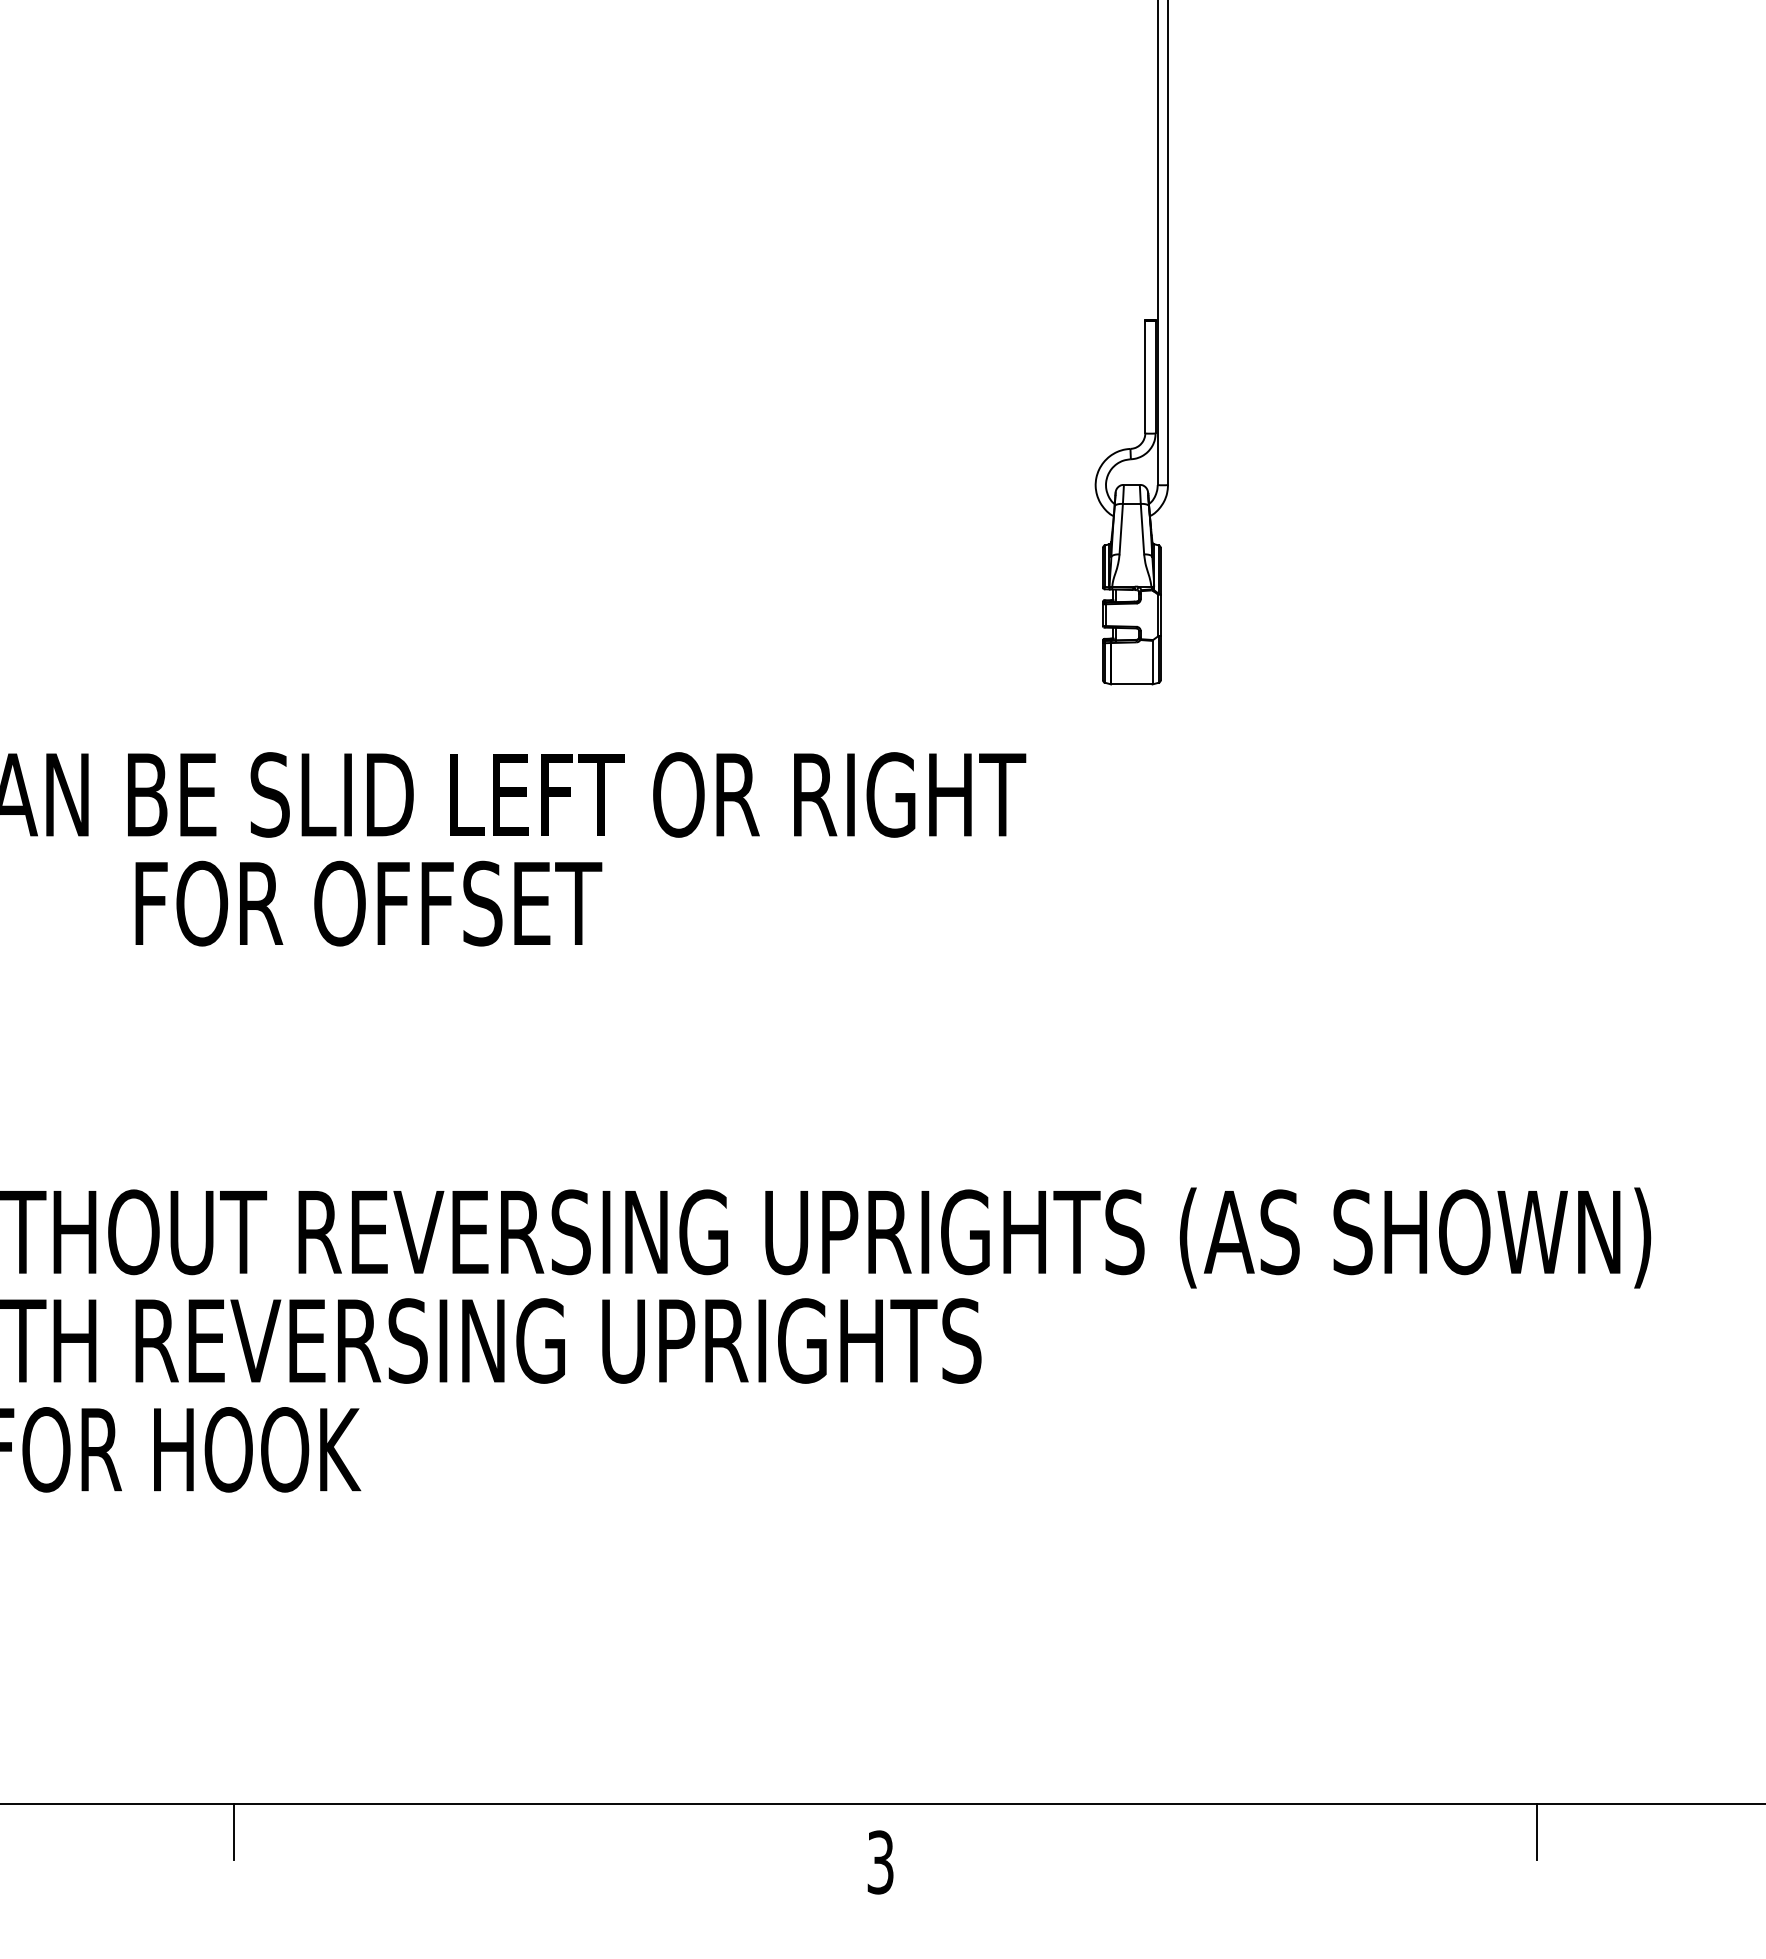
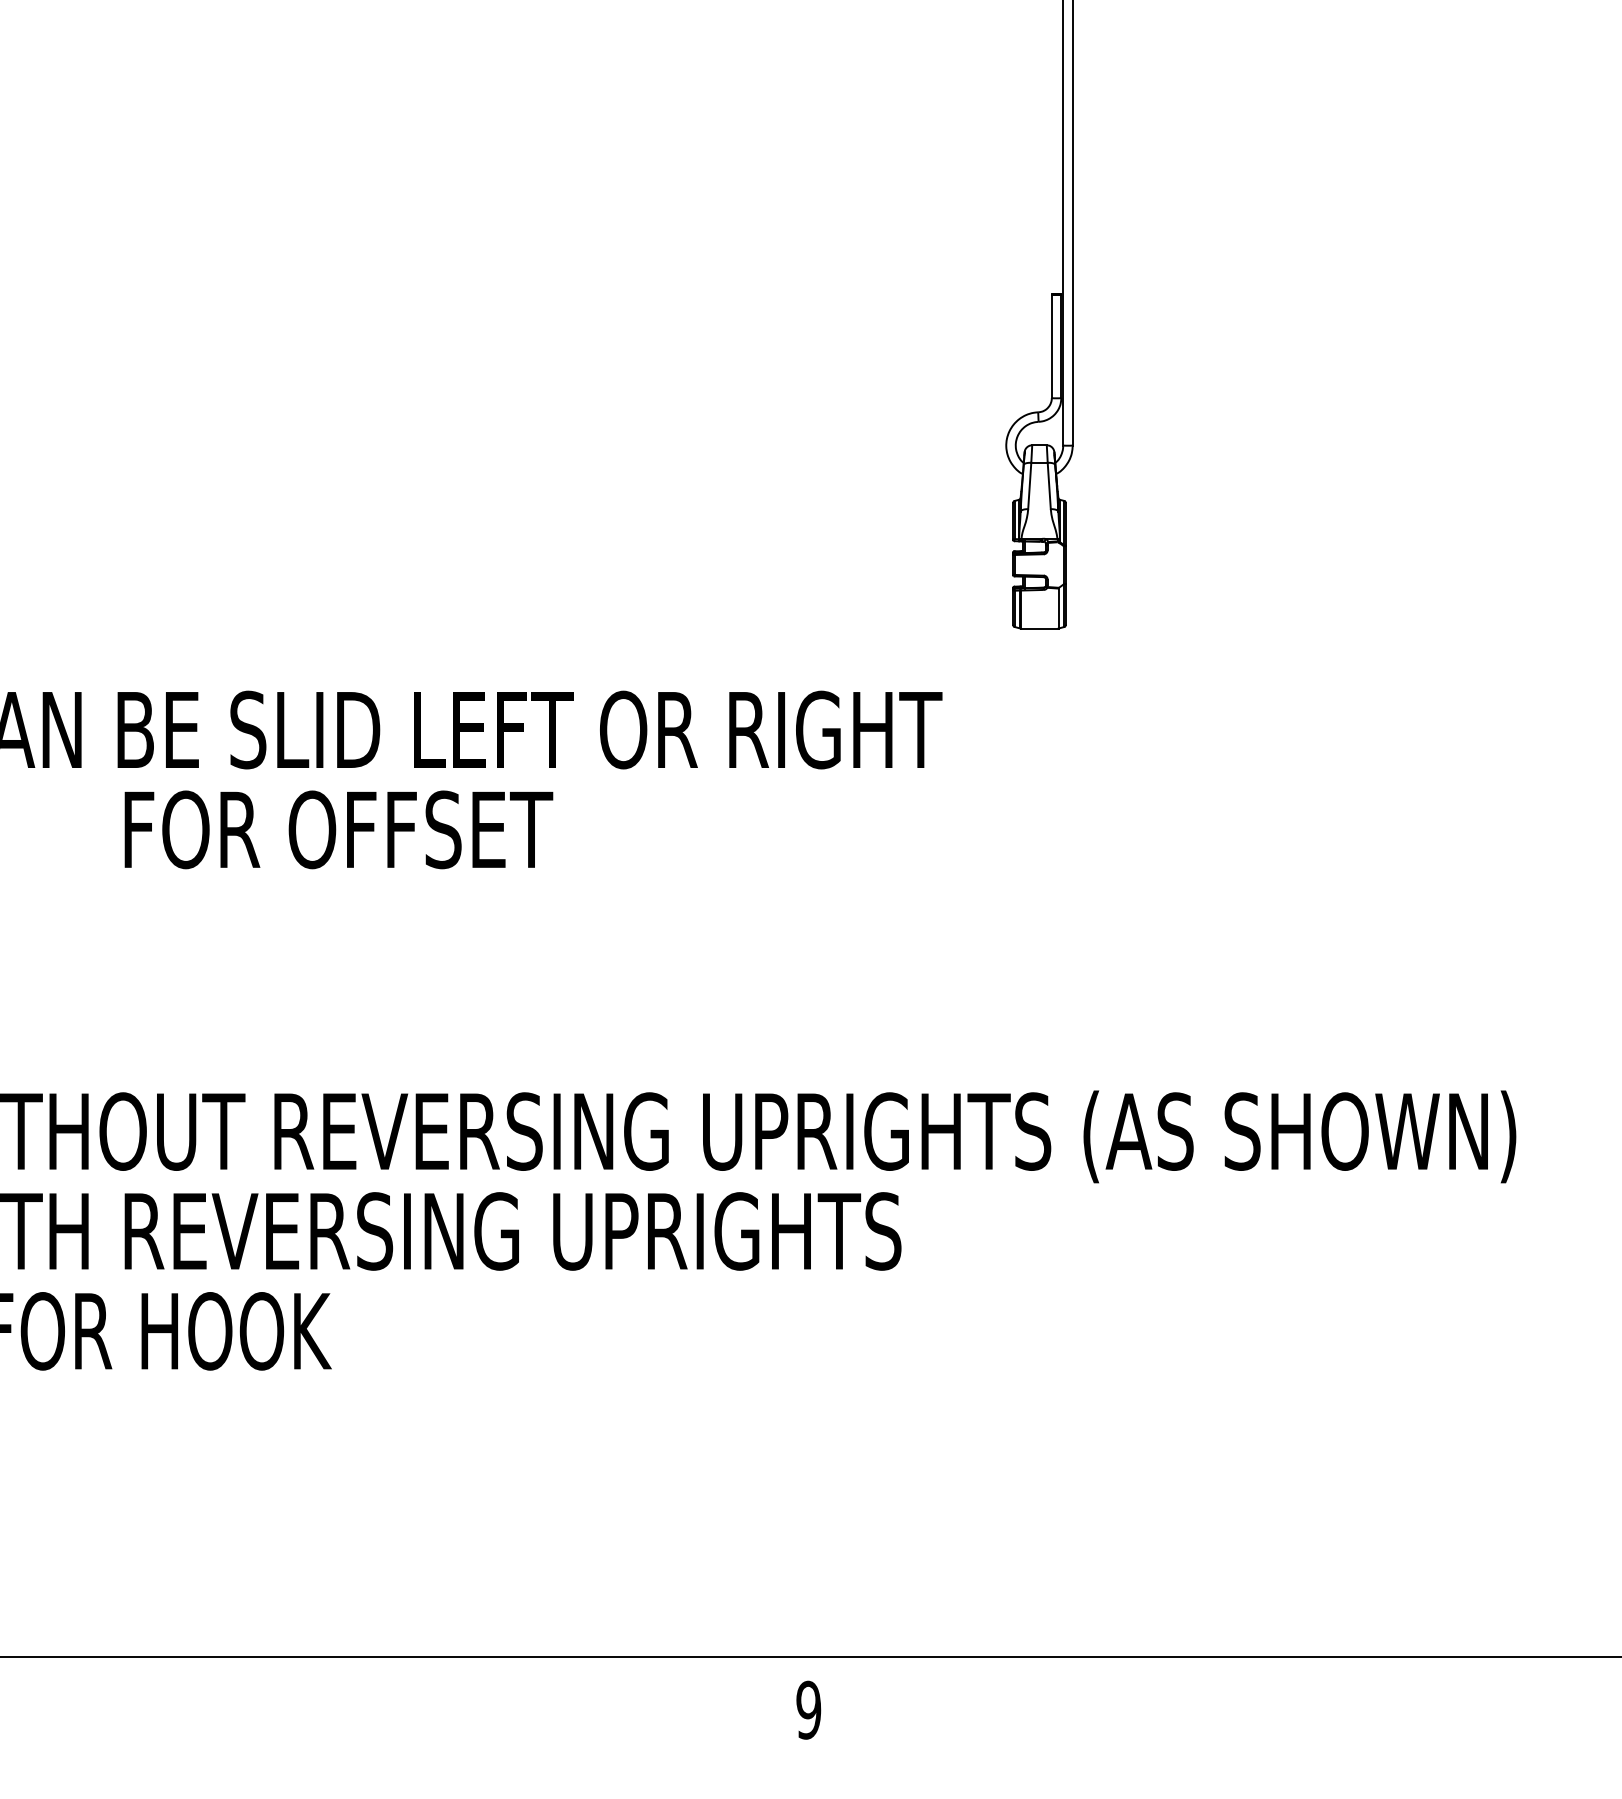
line: (234, 1832) -> (215, 1682), removed
line: (1536, 1832) -> (1411, 1682), removed
text: (880, 1862) -> (808, 1710), 3 -> 9

